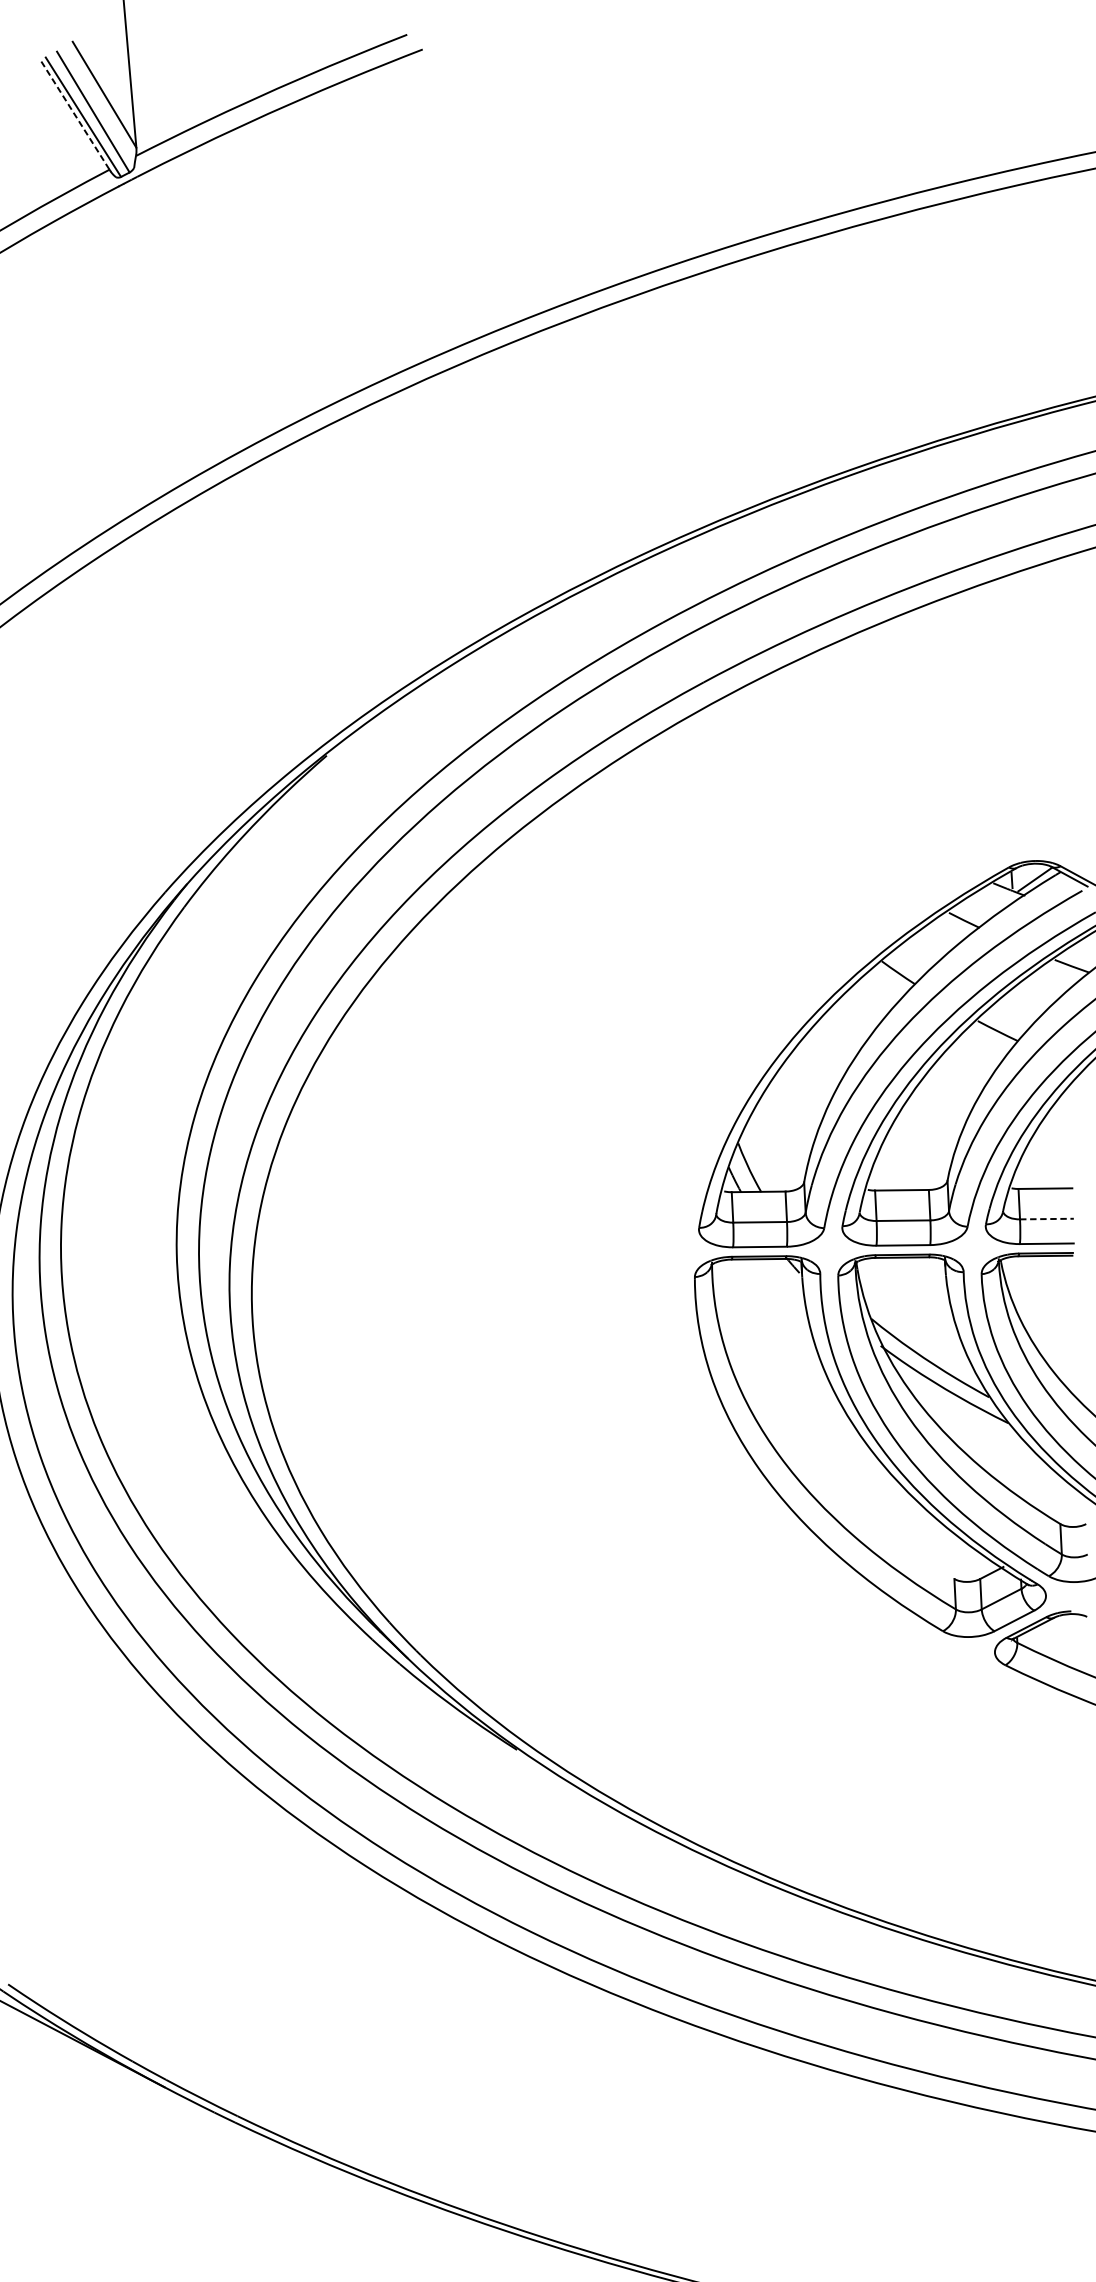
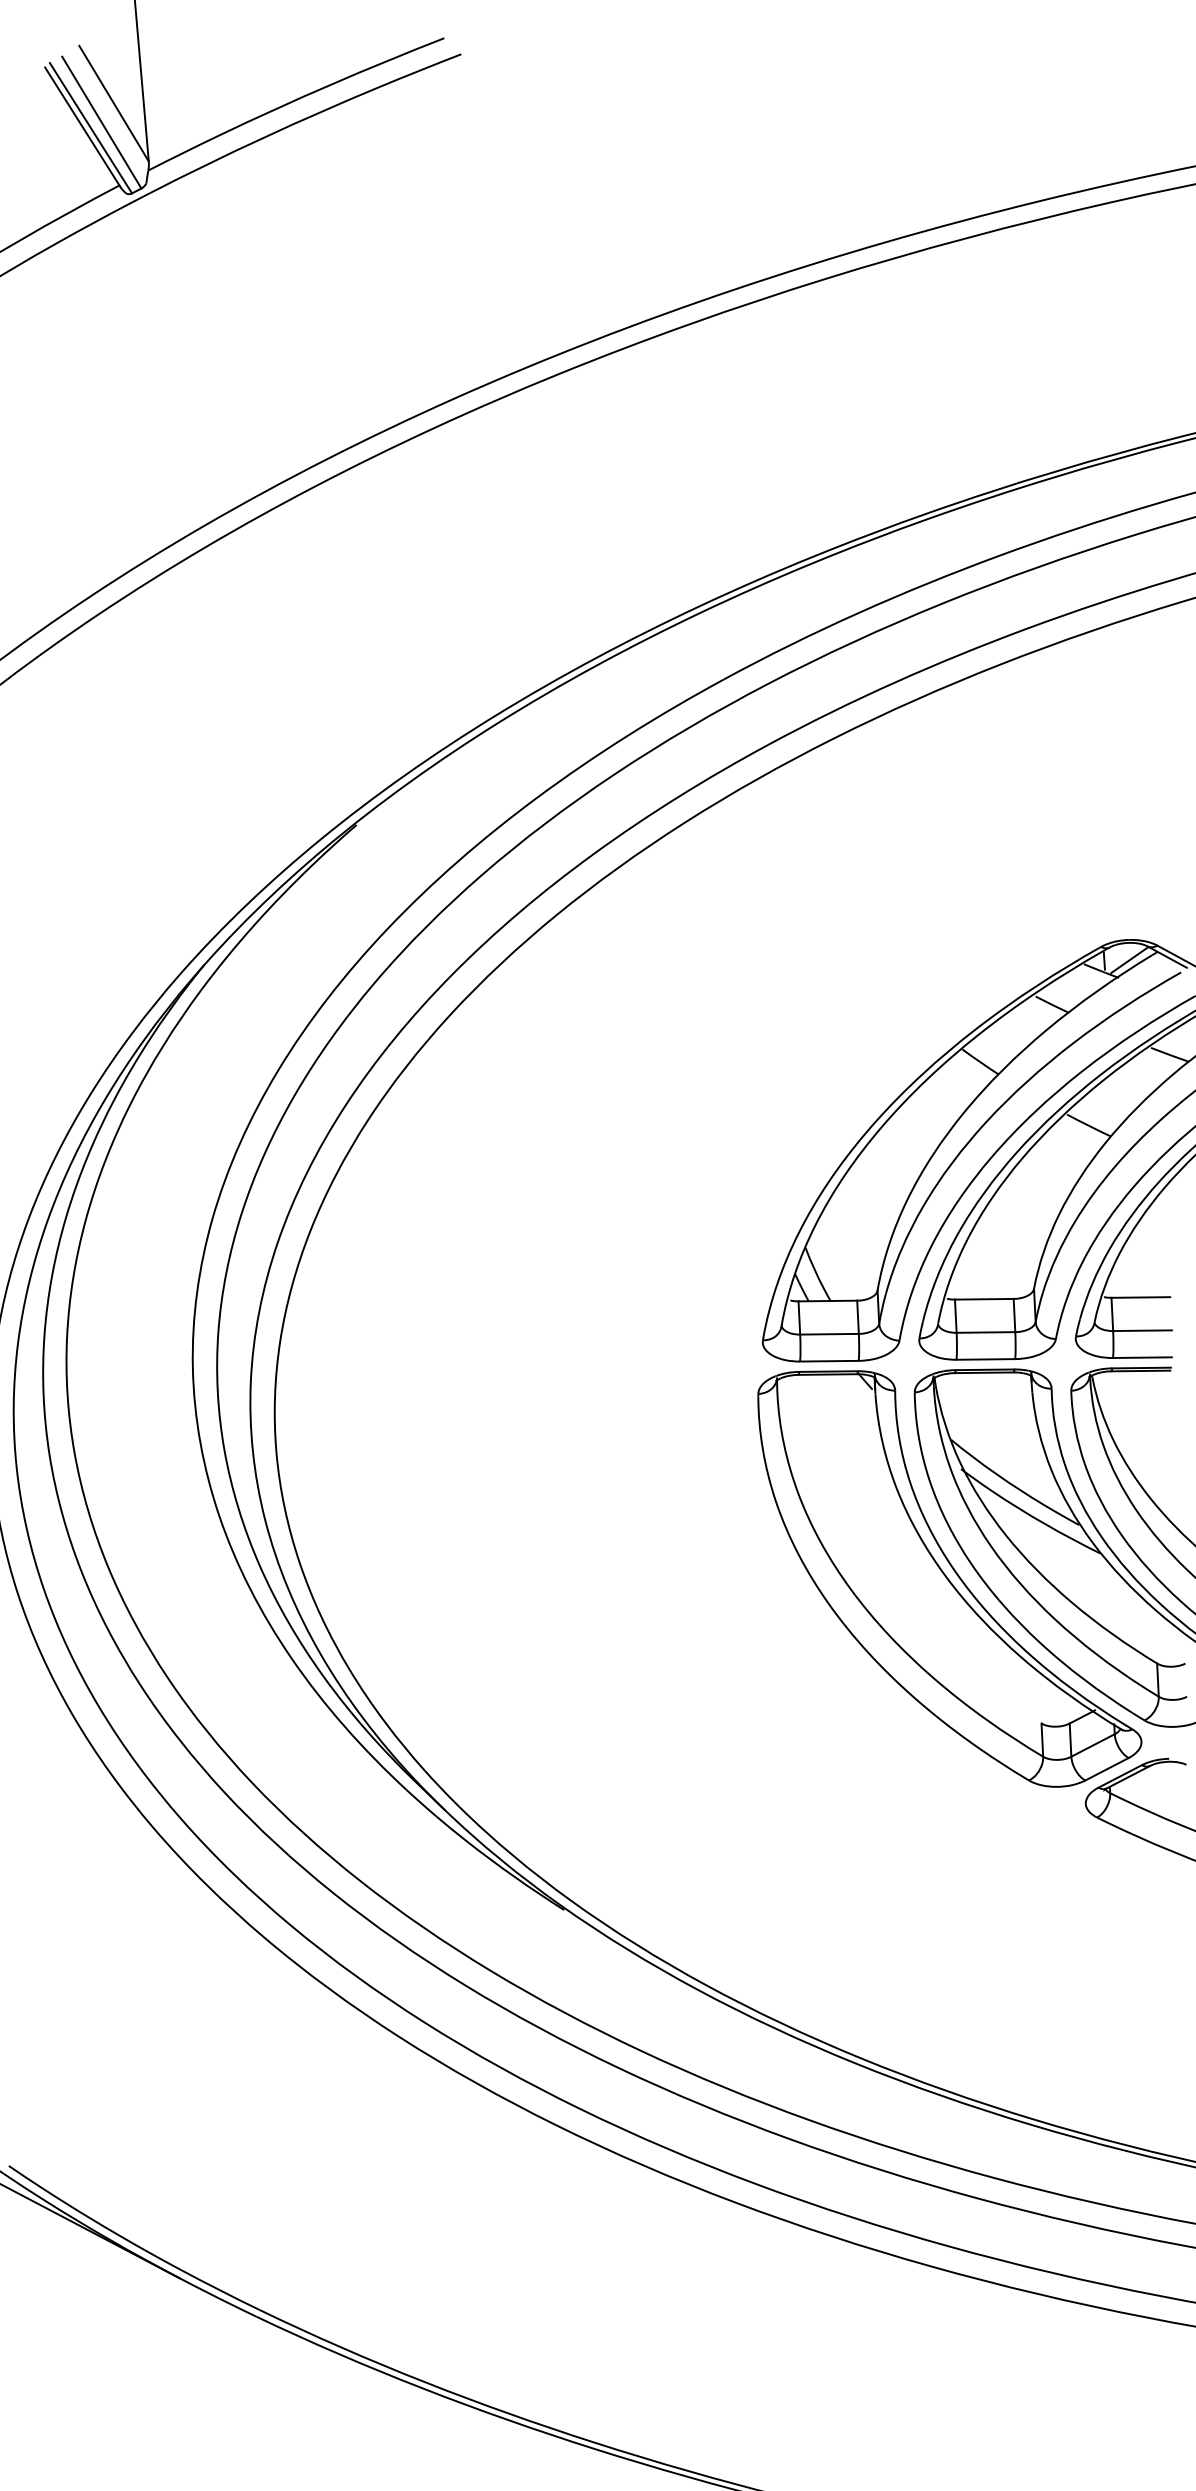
line: (75, 115) -> (82, 126), dashed -> solid
line: (1047, 1218) -> (1143, 1330), dashed -> solid

